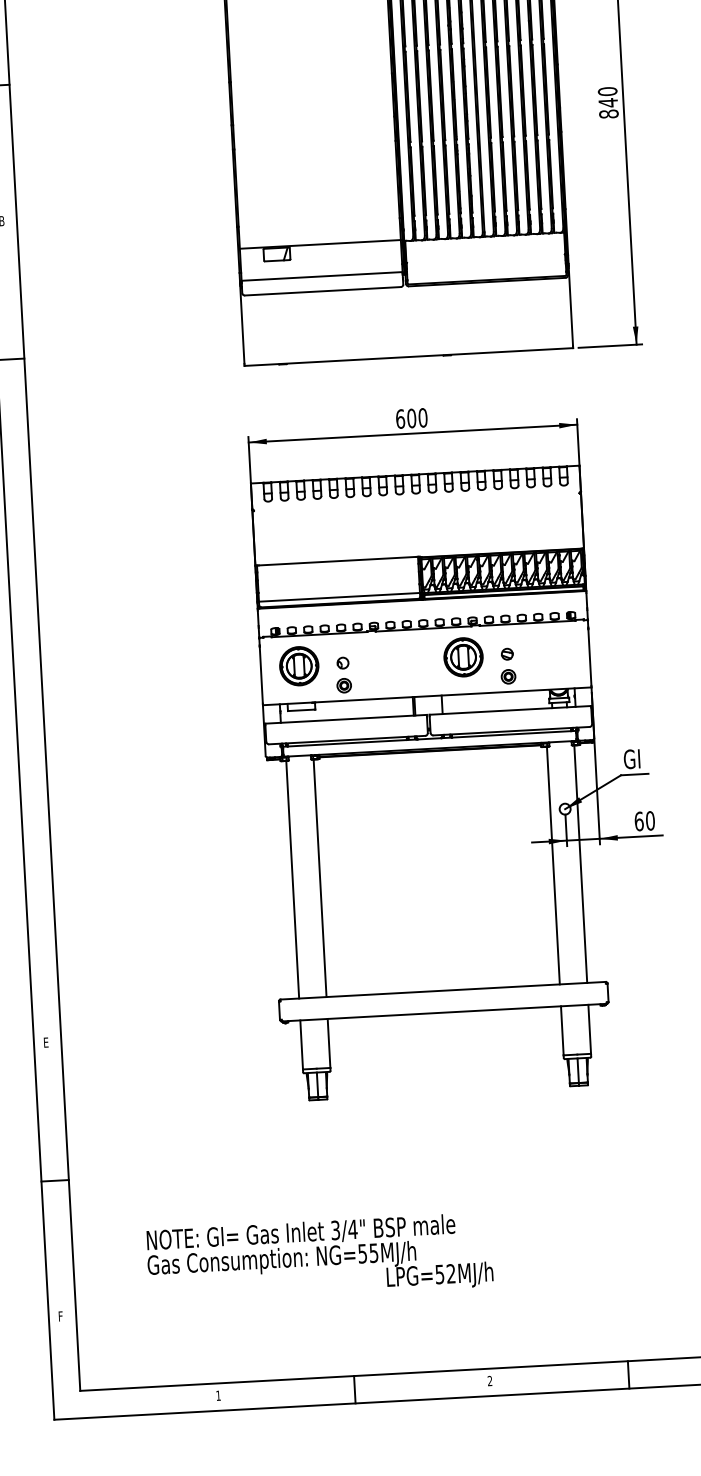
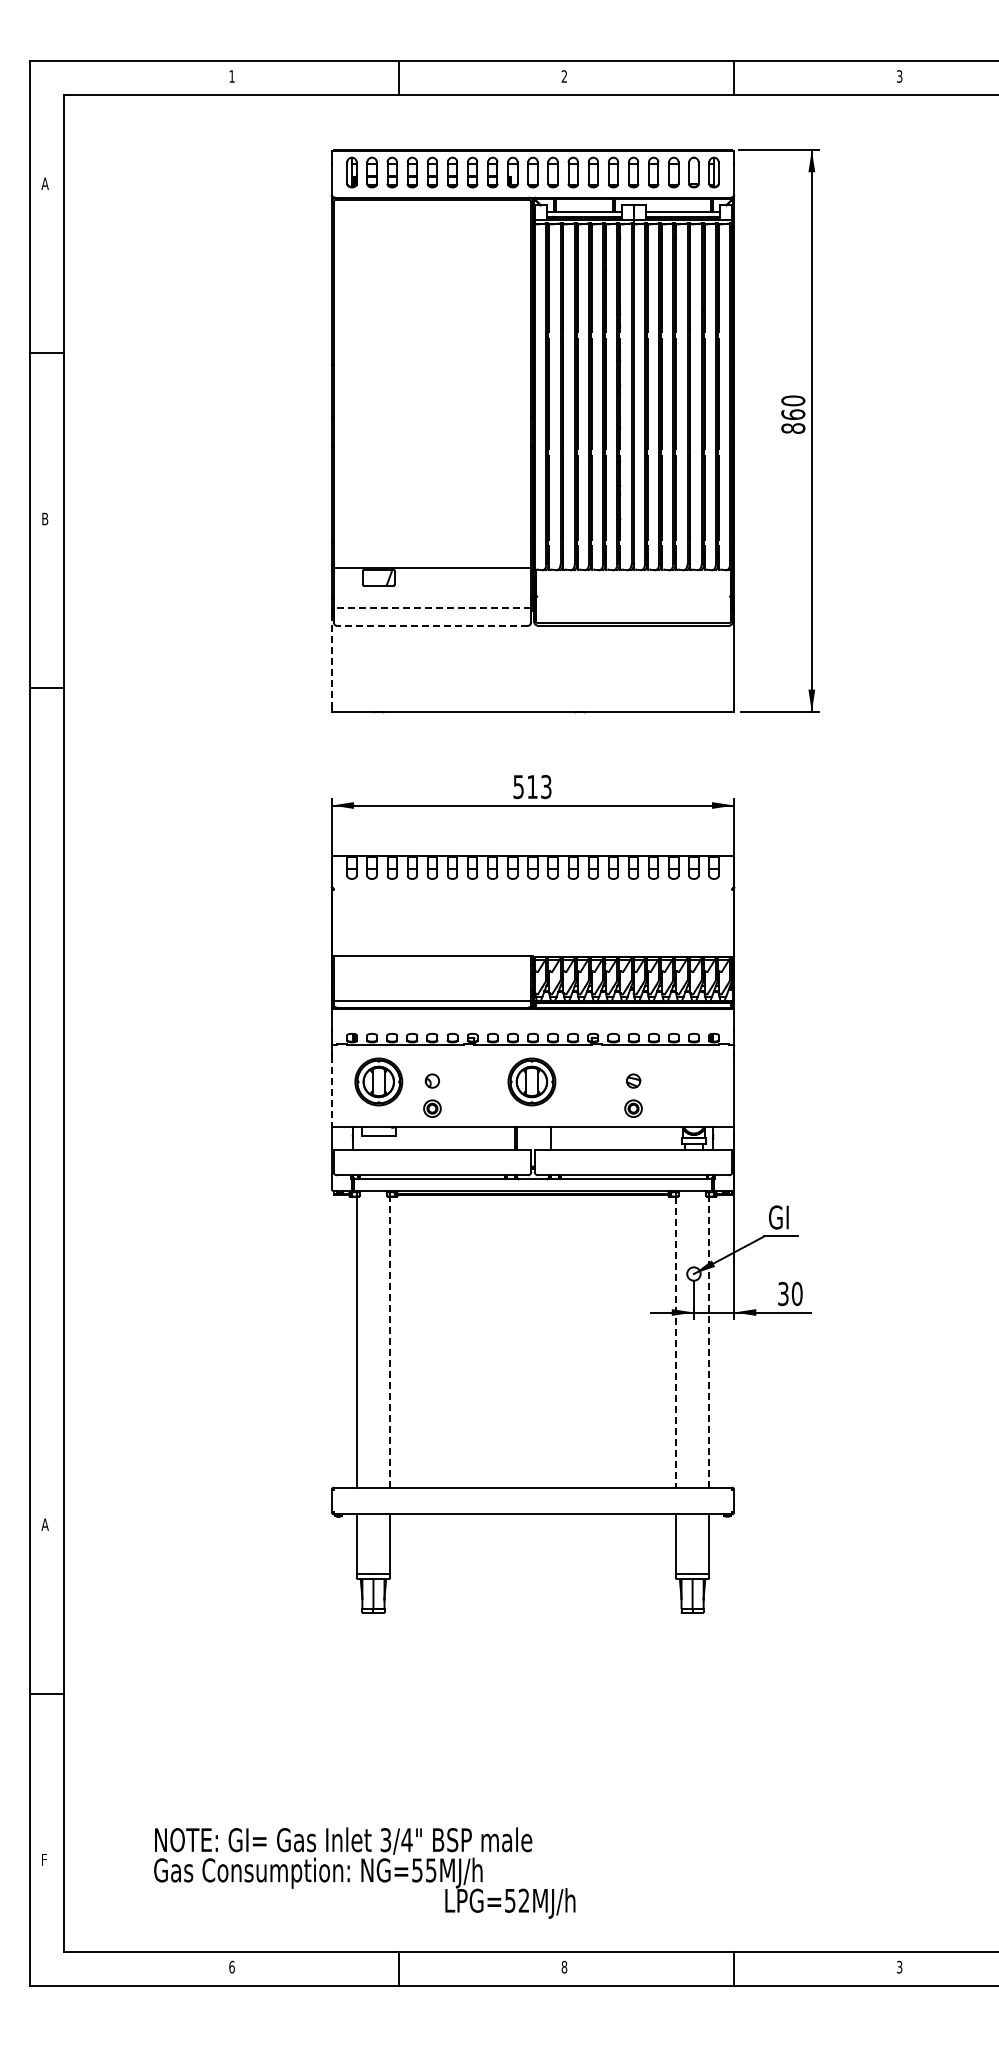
text: (608, 102) -> (793, 414), 840 -> 860
line: (322, 276) -> (432, 607), solid -> dashed
line: (322, 291) -> (431, 625), solid -> dashed
line: (242, 324) -> (331, 661), solid -> dashed
text: (411, 418) -> (532, 786), 600 -> 513
part: (463, 656) -> (531, 1081), moved
line: (261, 675) -> (331, 1090), solid -> dashed
text: (639, 821) -> (783, 1293), 60 -> 30
line: (580, 863) -> (709, 1341), solid -> dashed
line: (553, 865) -> (675, 1342), solid -> dashed
line: (320, 877) -> (390, 1341), solid -> dashed
text: (45, 1042) -> (44, 1524), E -> A
text: (319, 1257) -> (364, 1872), moved
text: (490, 1381) -> (564, 1967), 2 -> 8
text: (218, 1395) -> (231, 1966), 1 -> 6

